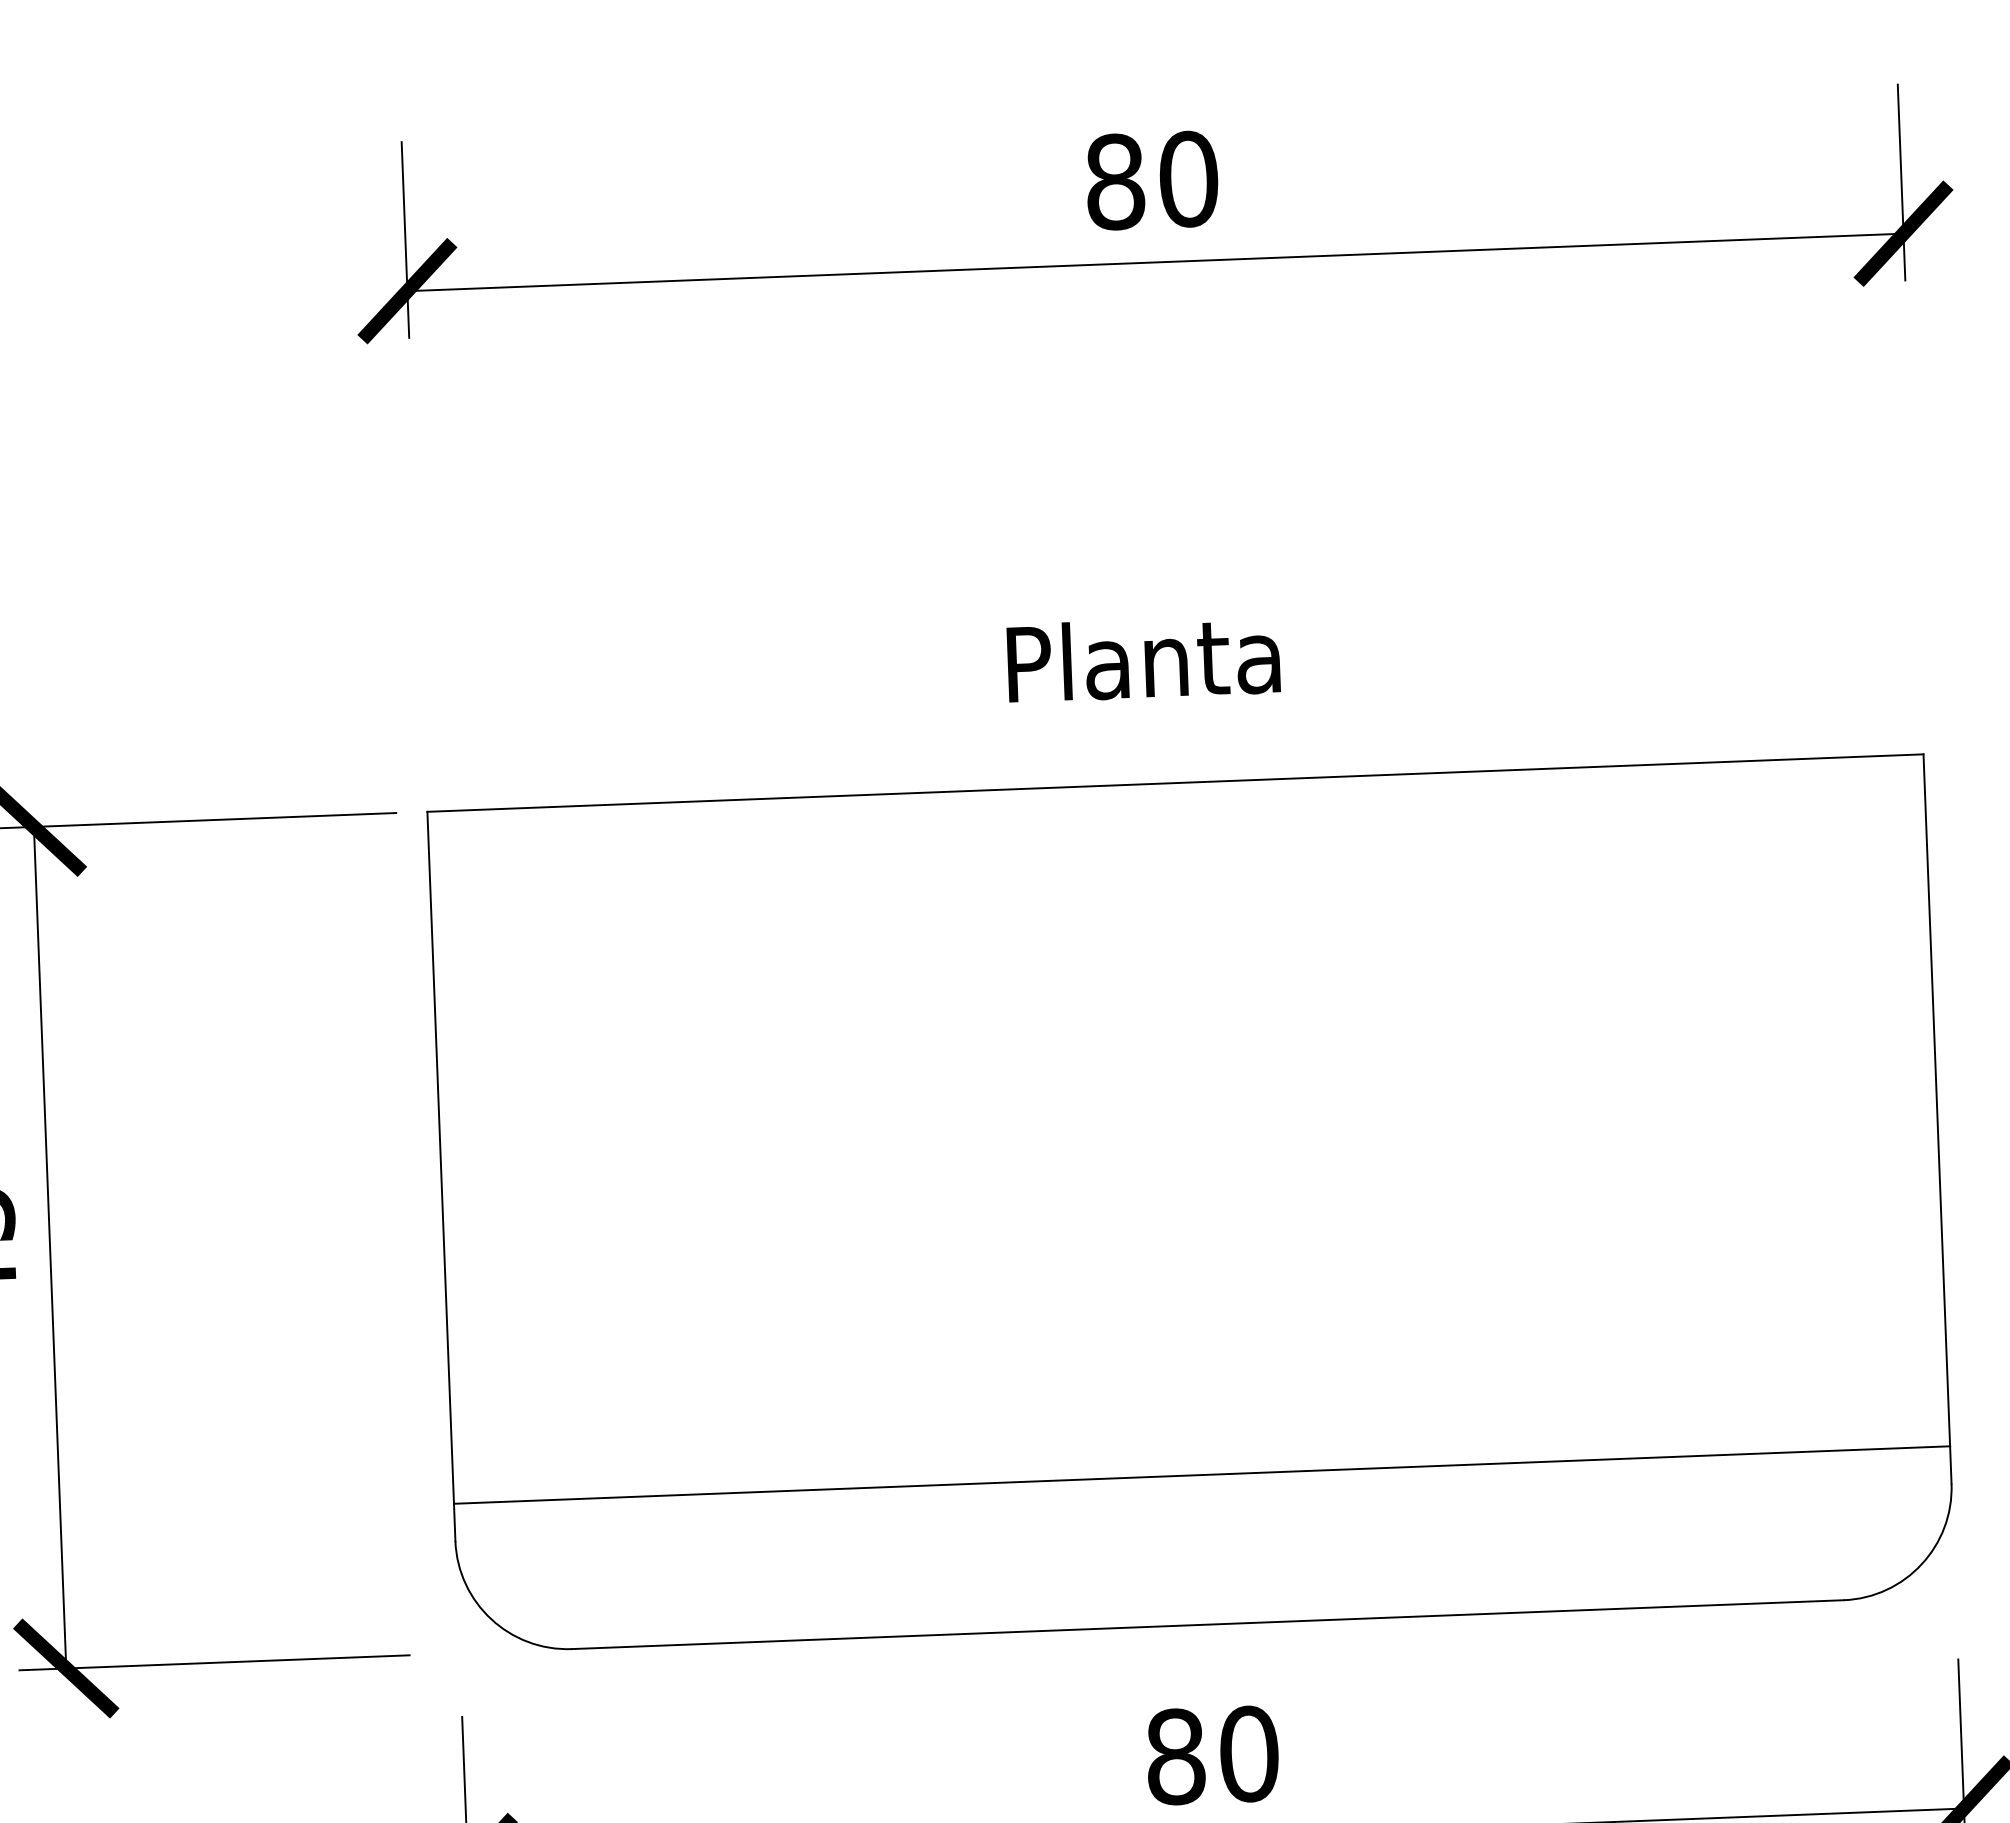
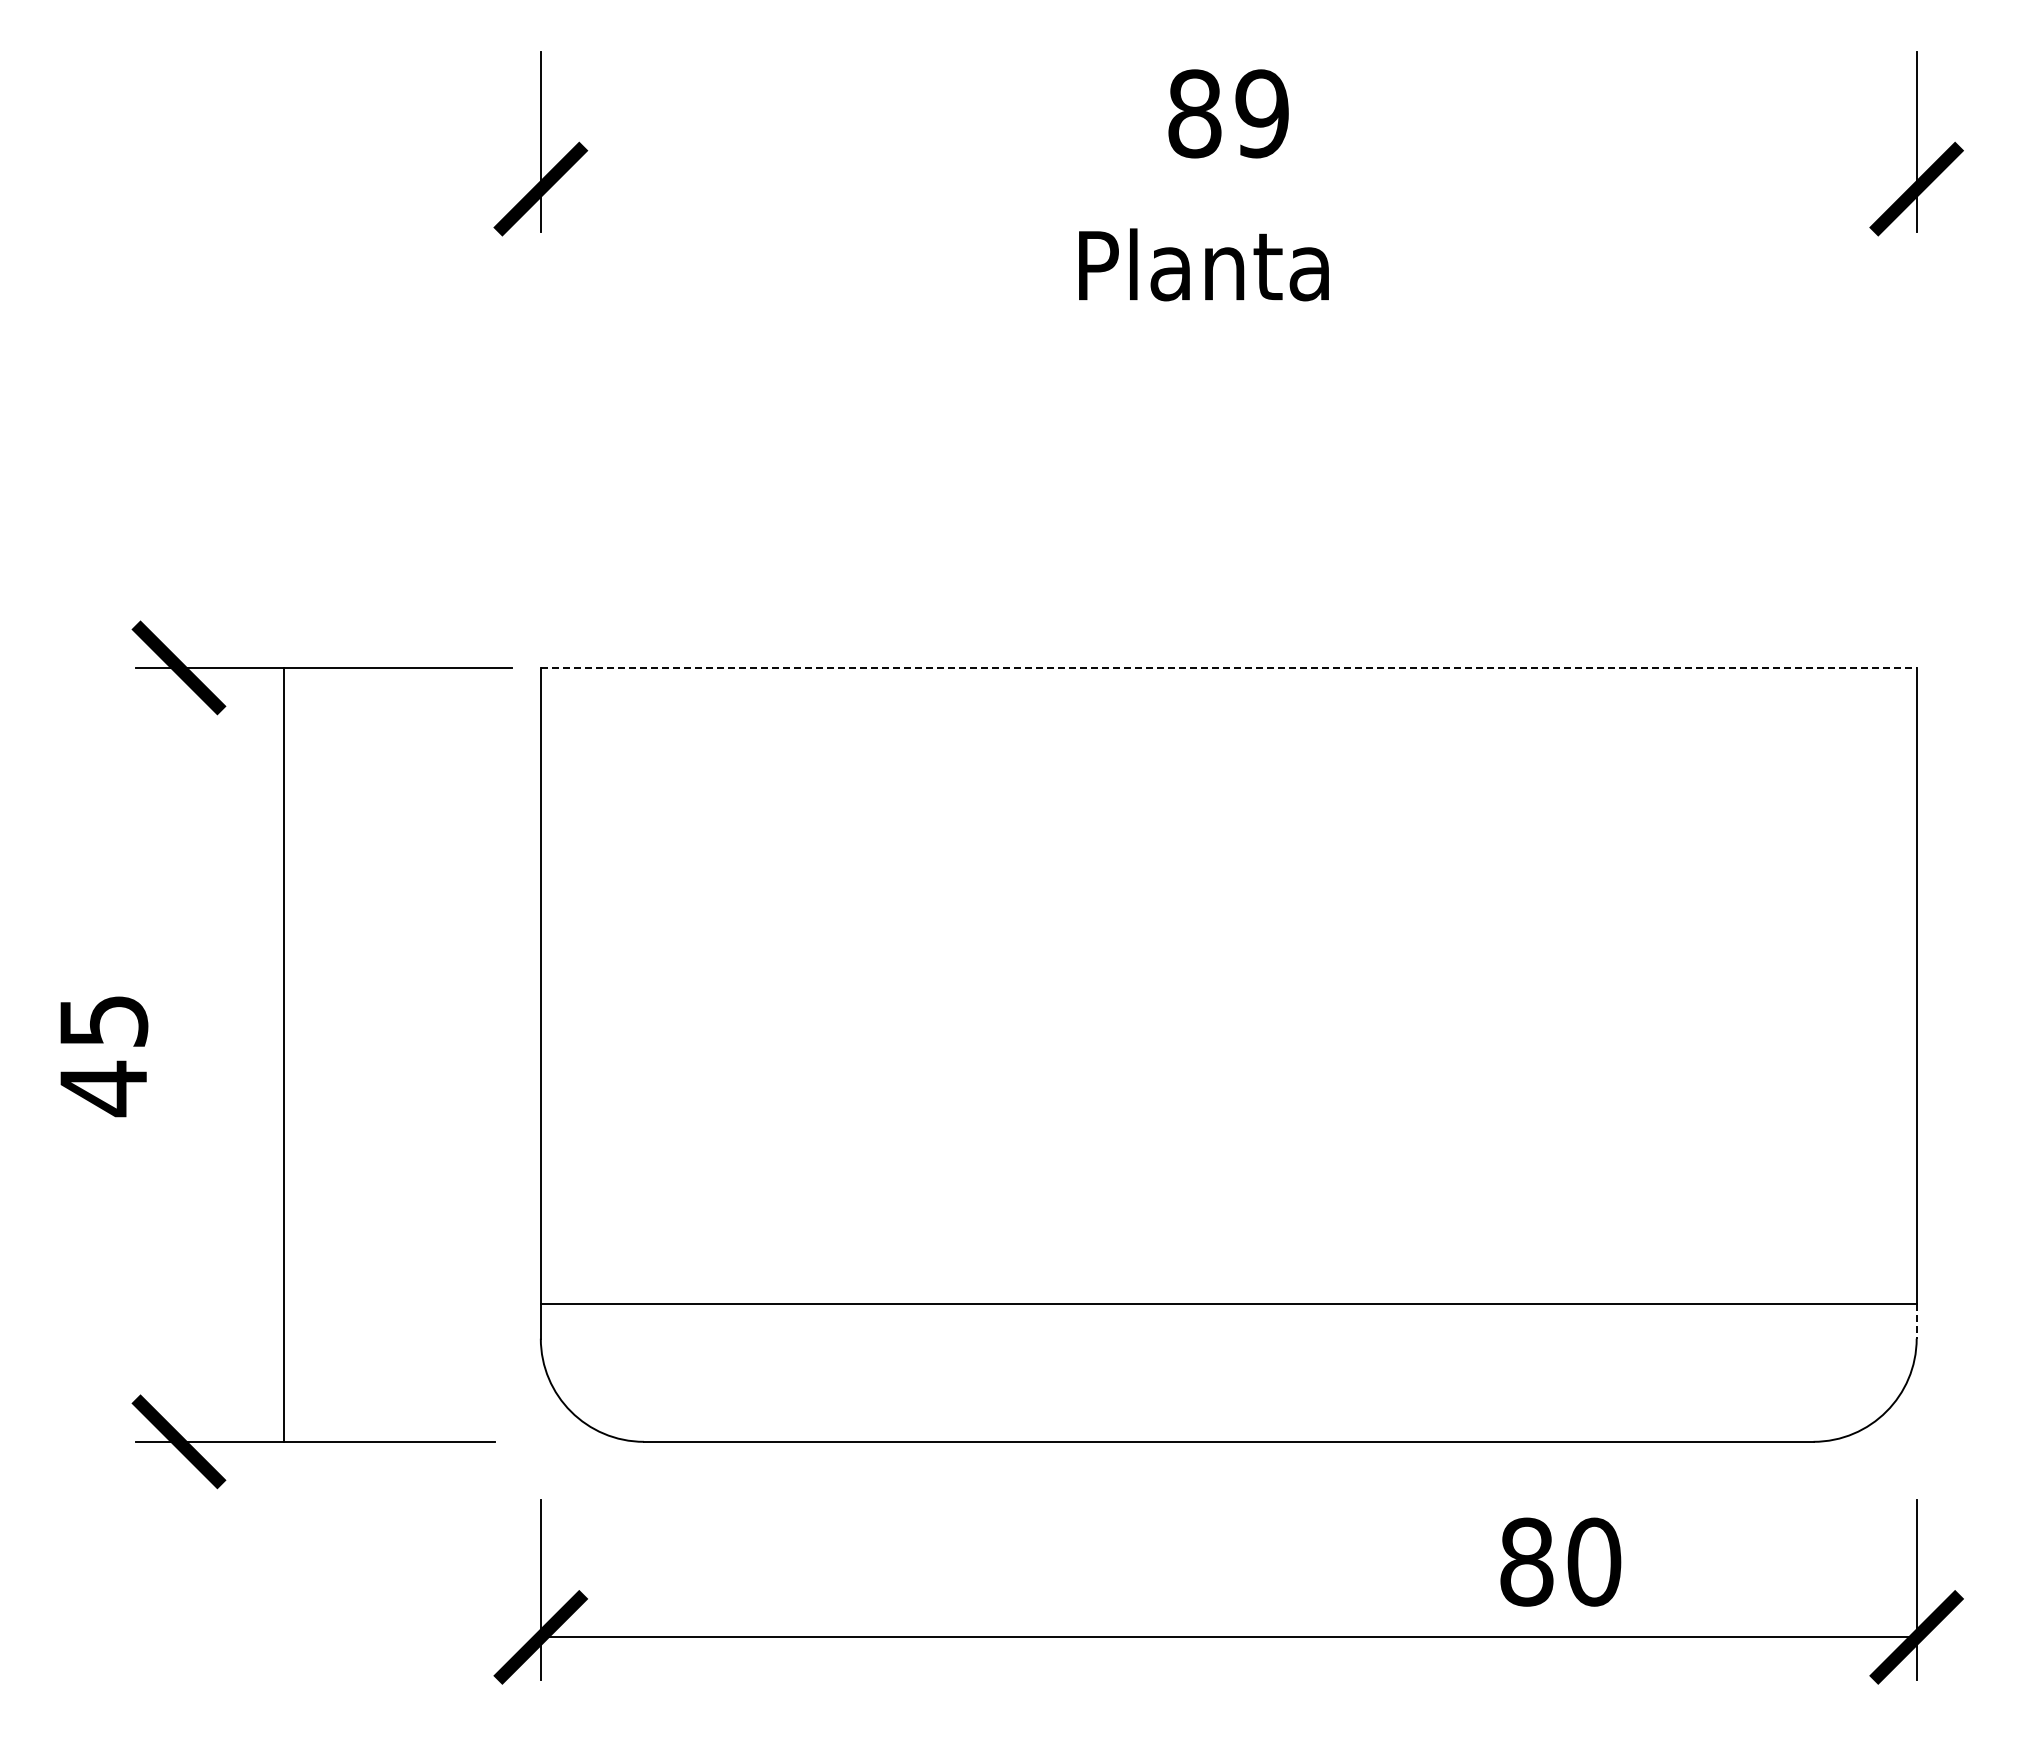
text: (1188, 178) -> (1262, 113), 80 -> 89
line: (1155, 262) -> (1228, 189), removed
text: (1143, 658) -> (1203, 264), moved
line: (1175, 782) -> (1228, 667), solid -> dashed
line: (49, 1247) -> (283, 1054), moved
line: (1950, 1465) -> (1916, 1321), solid -> dashed
text: (1212, 1754) -> (1560, 1561), moved

